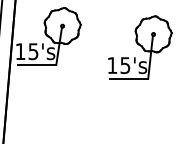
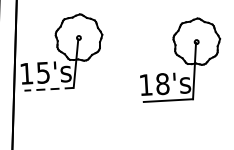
line: (36, 64) -> (48, 89), solid -> dashed
text: (125, 65) -> (162, 84), 15's -> 18's

